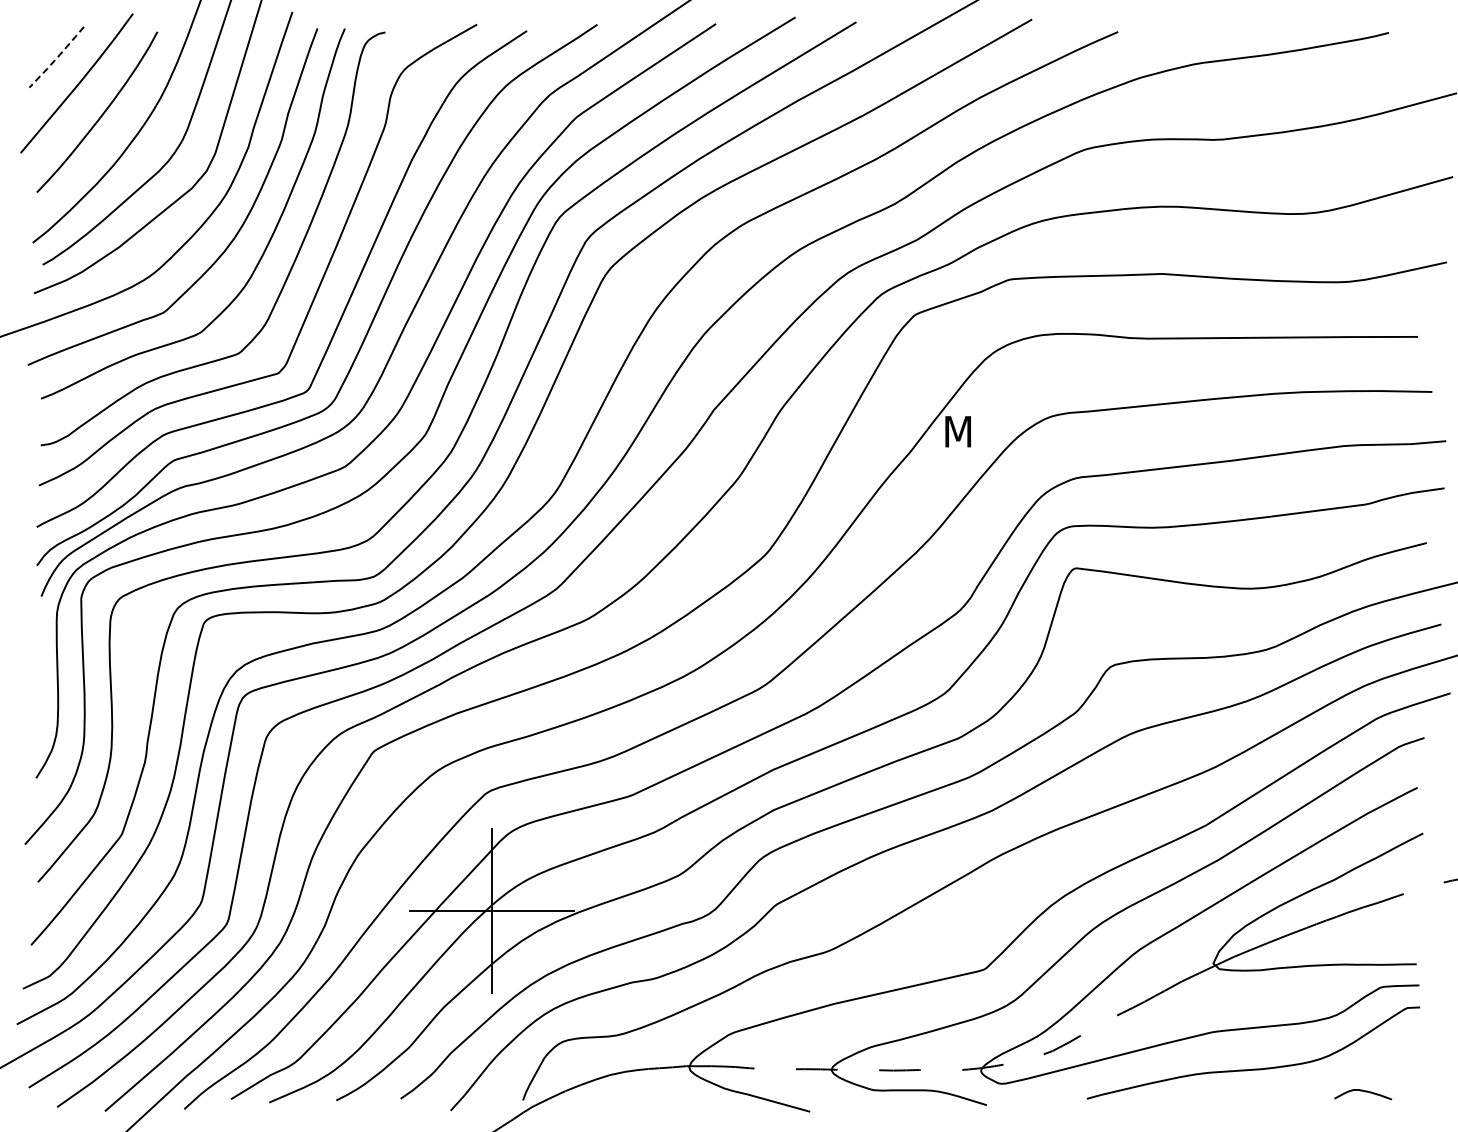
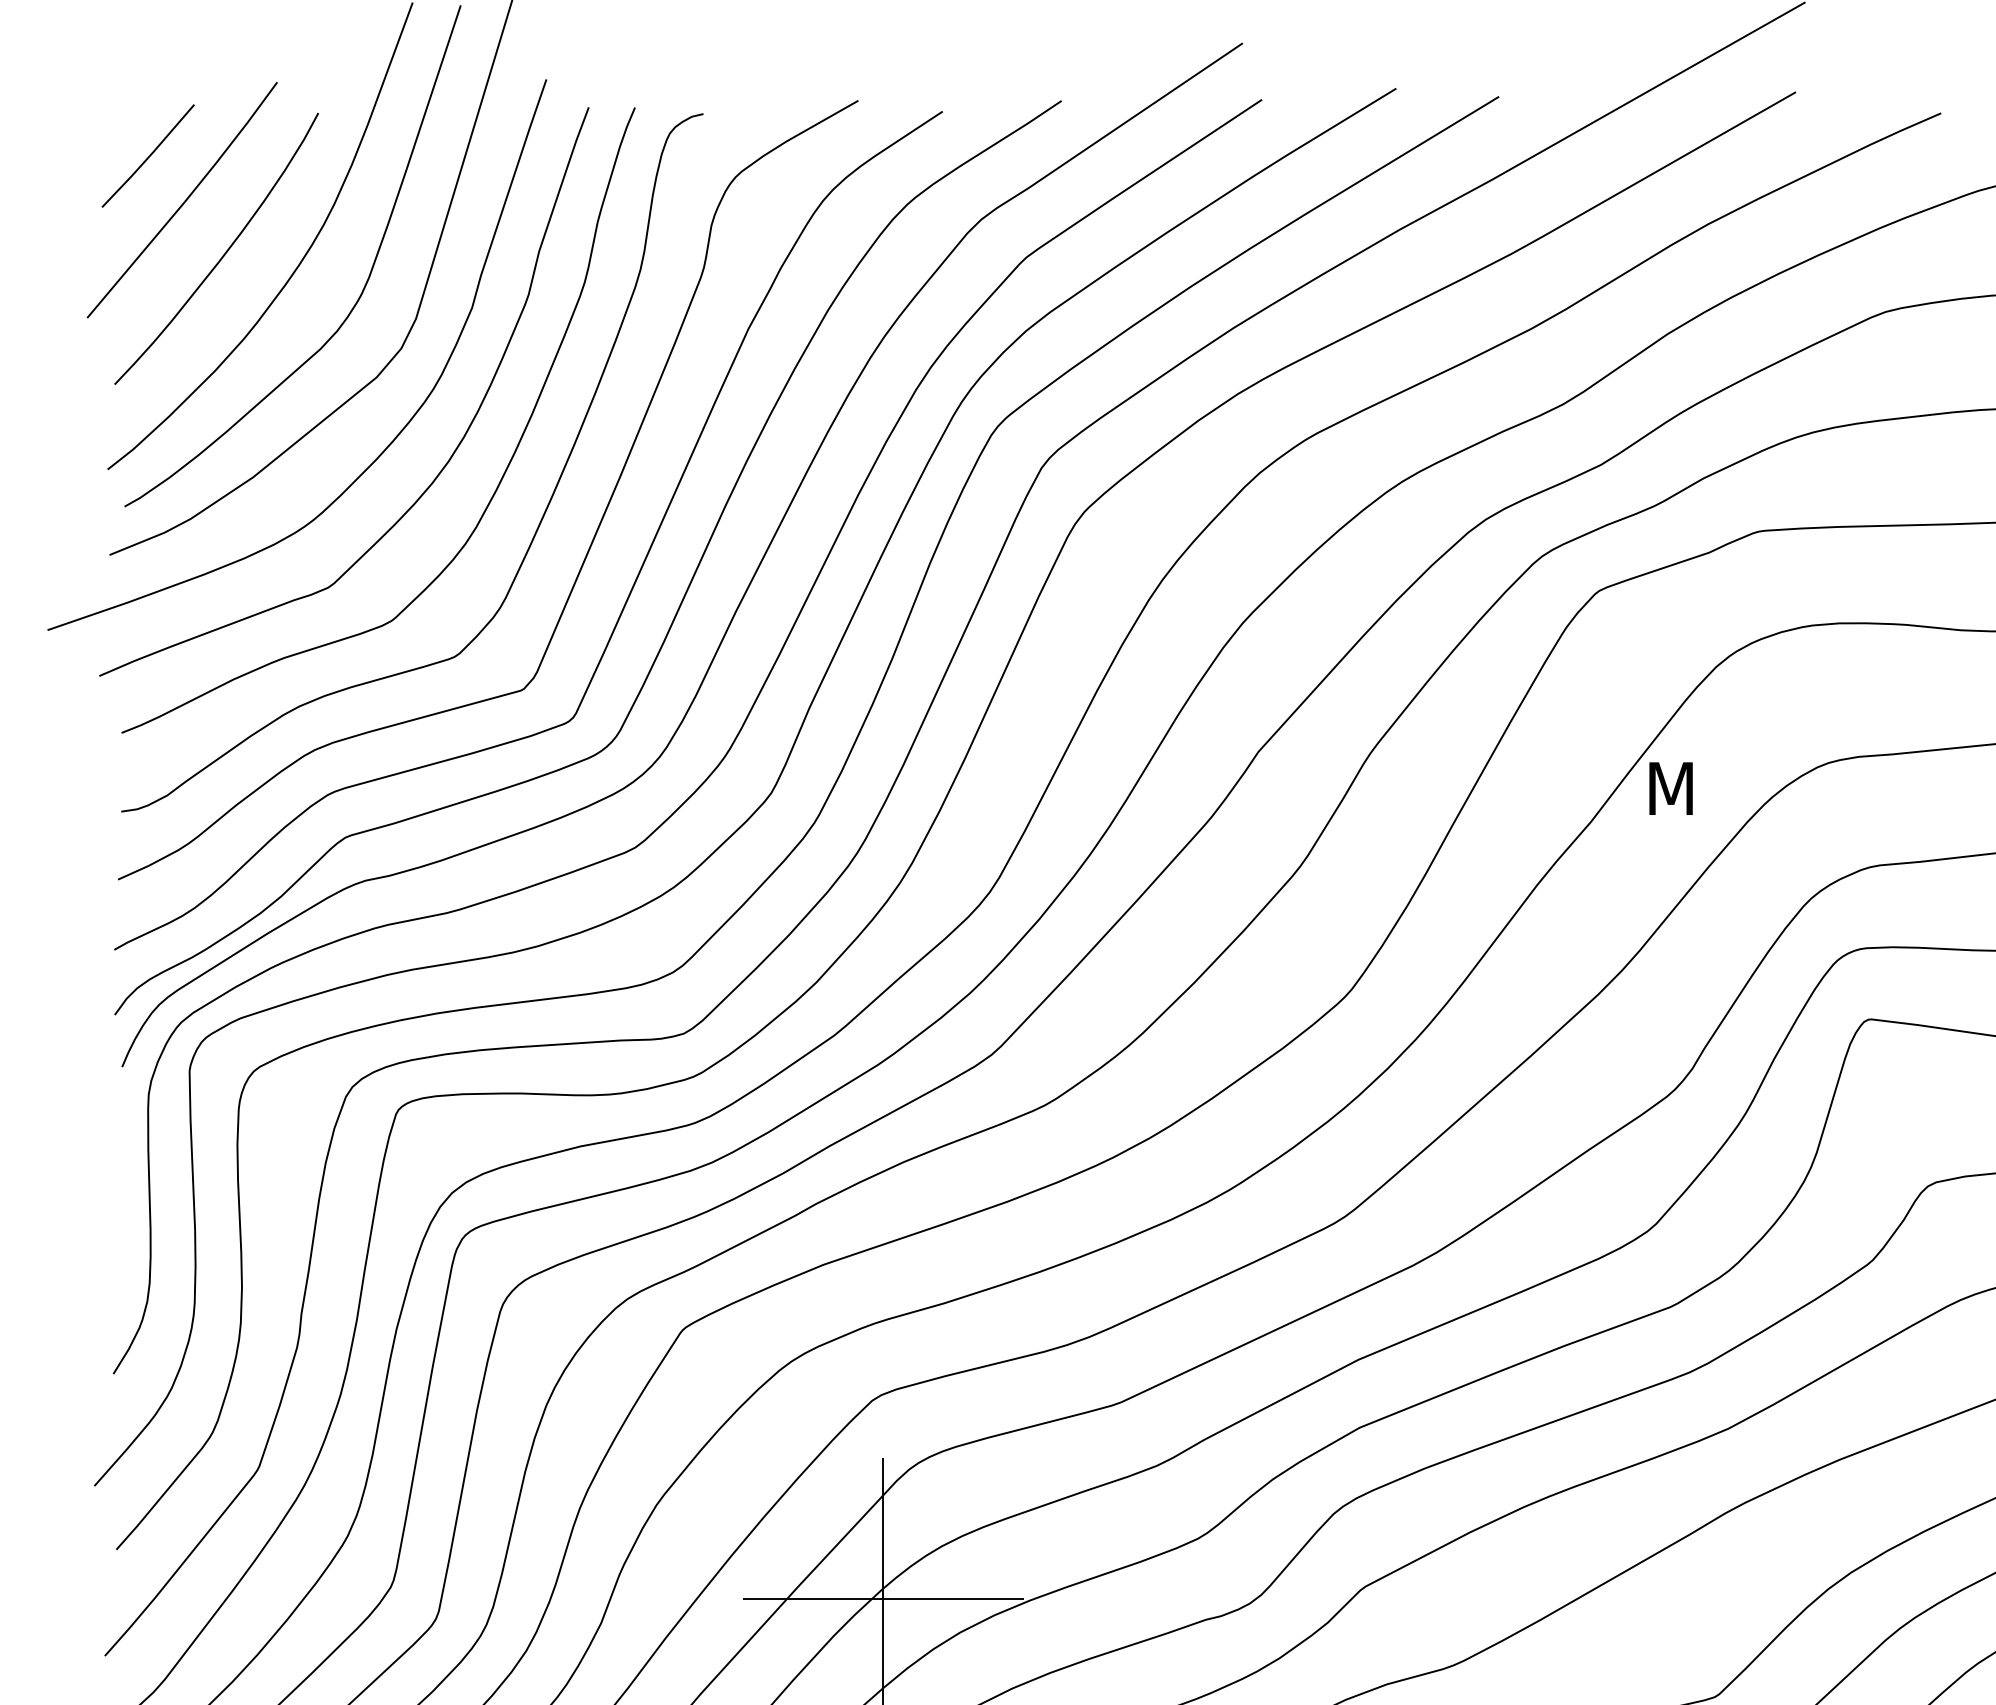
line: (57, 57) -> (149, 156), dashed -> solid

